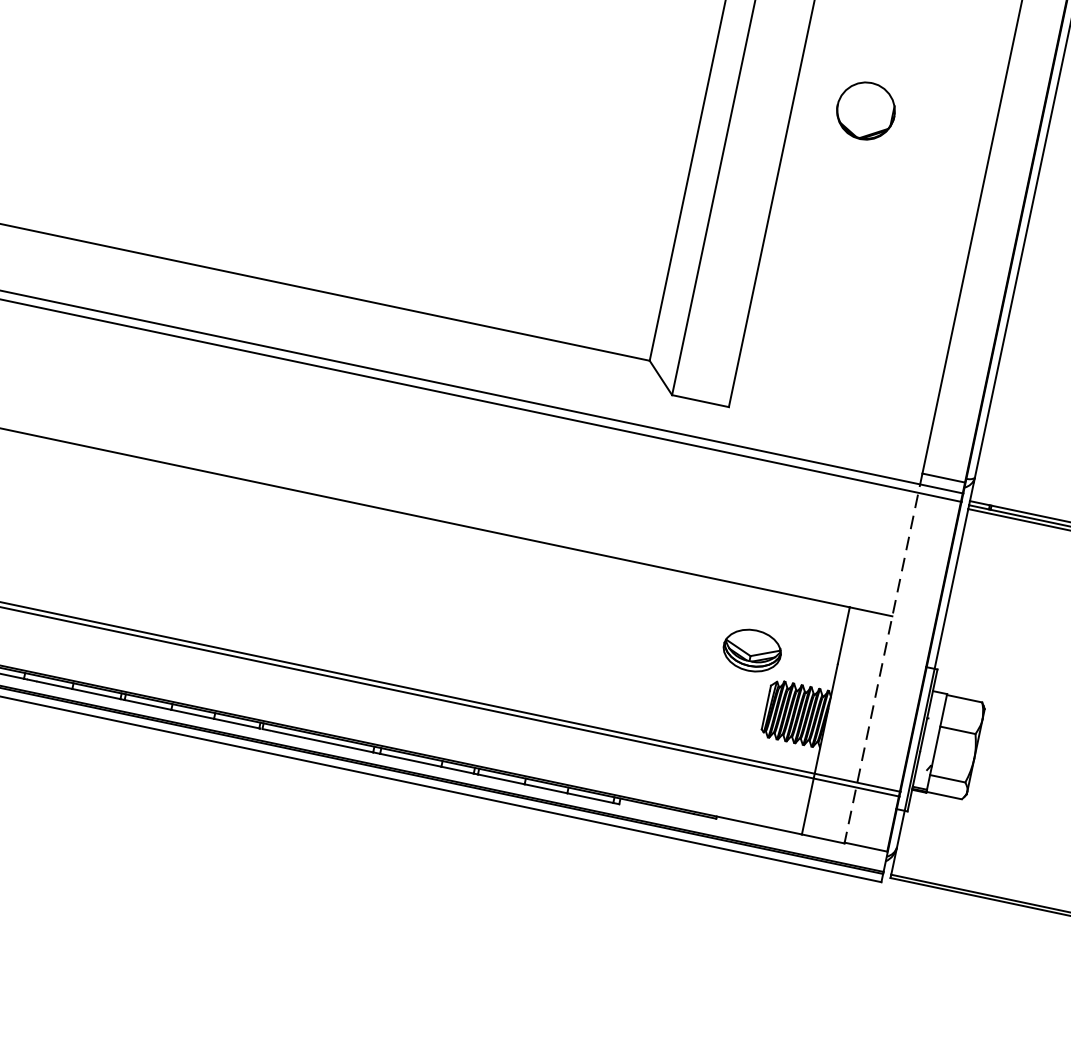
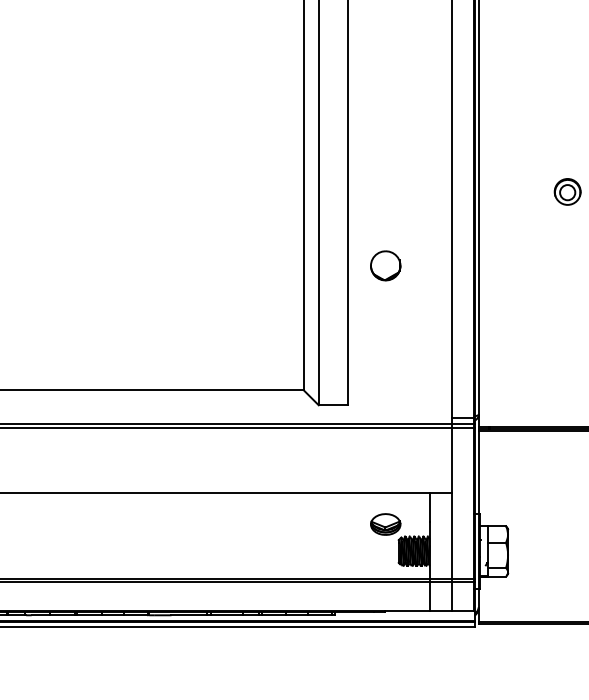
part: (865, 110) -> (385, 265), moved
line: (884, 658) -> (452, 514), dashed -> solid

